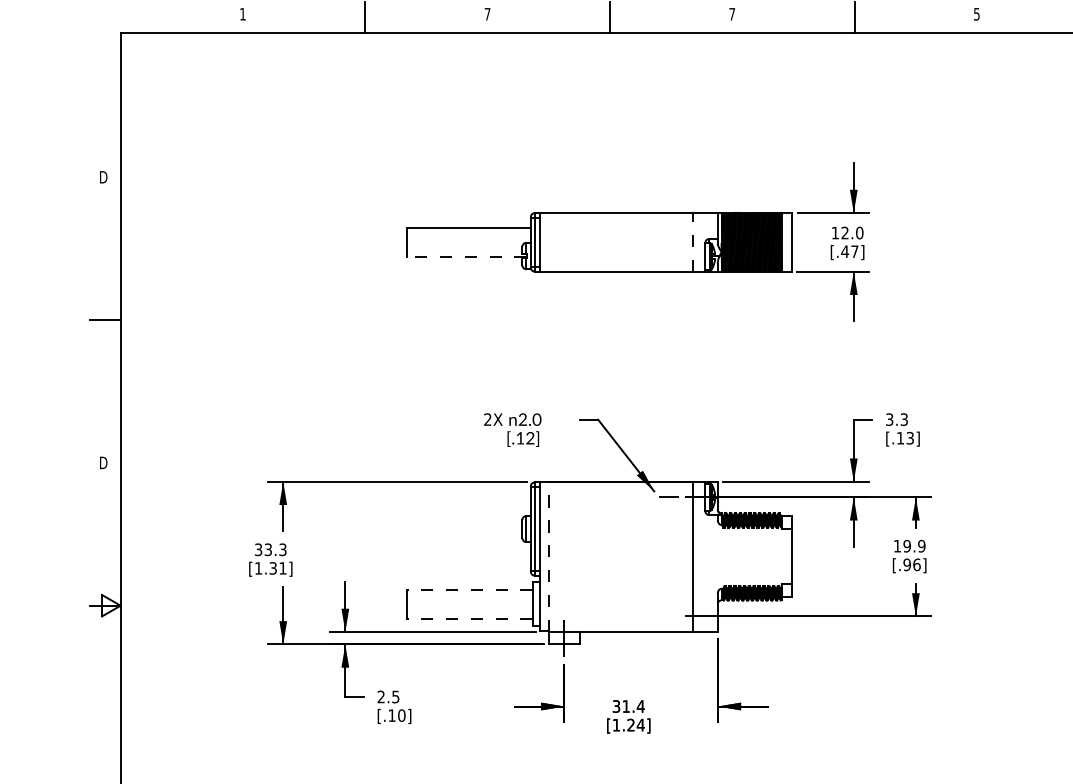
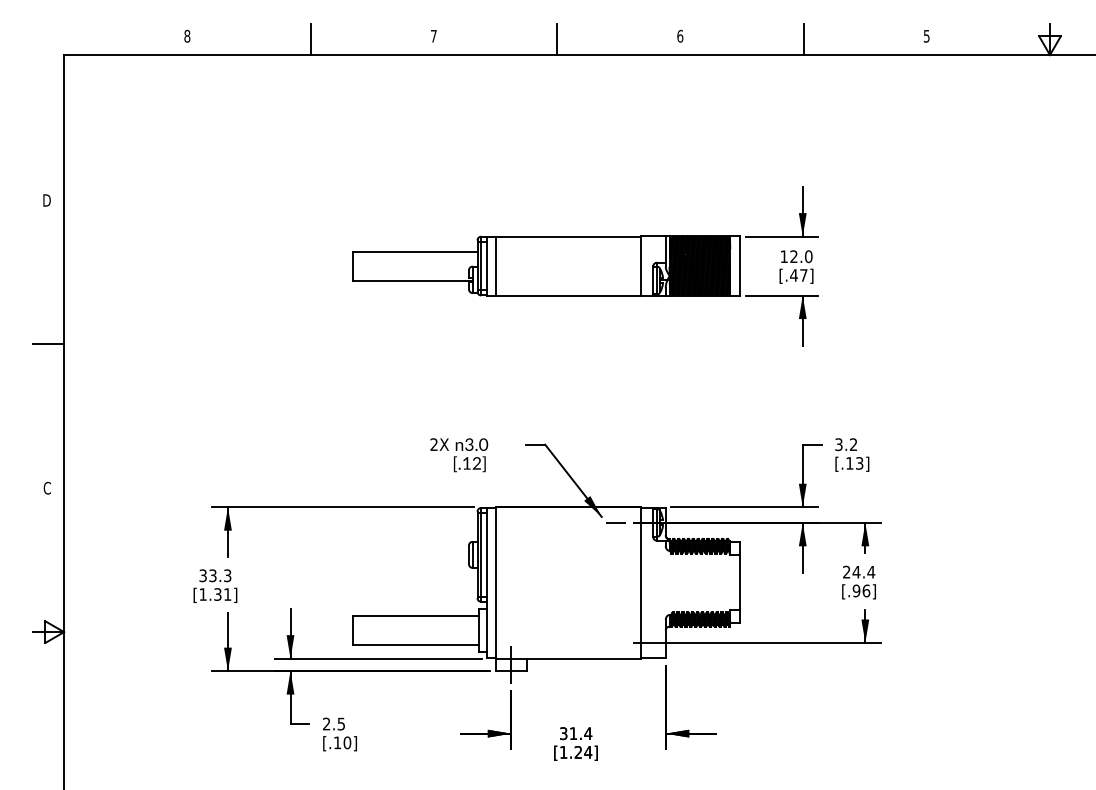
text: (243, 13) -> (187, 35), 1 -> 8
text: (732, 13) -> (680, 35), 7 -> 6
line: (548, 241) -> (495, 265), added
line: (692, 242) -> (640, 266), dashed -> solid
line: (466, 256) -> (412, 280), dashed -> solid
text: (904, 419) -> (853, 444), 3.3 -> 3.2
text: (522, 421) -> (469, 446), 2.0 -> 3.0
text: (103, 462) -> (46, 487), D -> C
text: (910, 545) -> (859, 571), 19.9 -> 24.4
line: (548, 556) -> (495, 582), dashed -> solid
line: (469, 589) -> (415, 615), dashed -> solid
line: (469, 618) -> (415, 645), dashed -> solid

